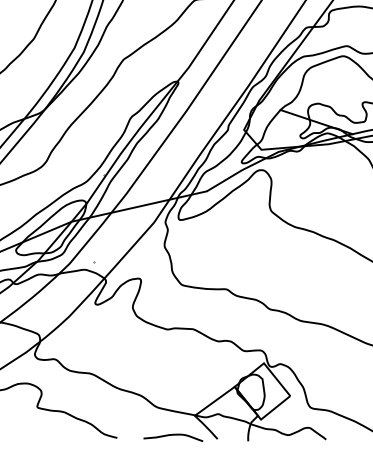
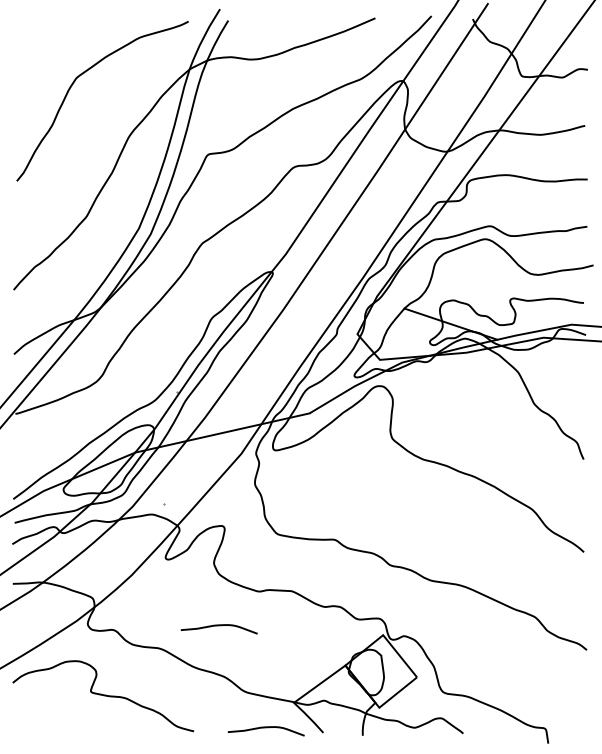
curve: (136, 356) -> (218, 626), added

